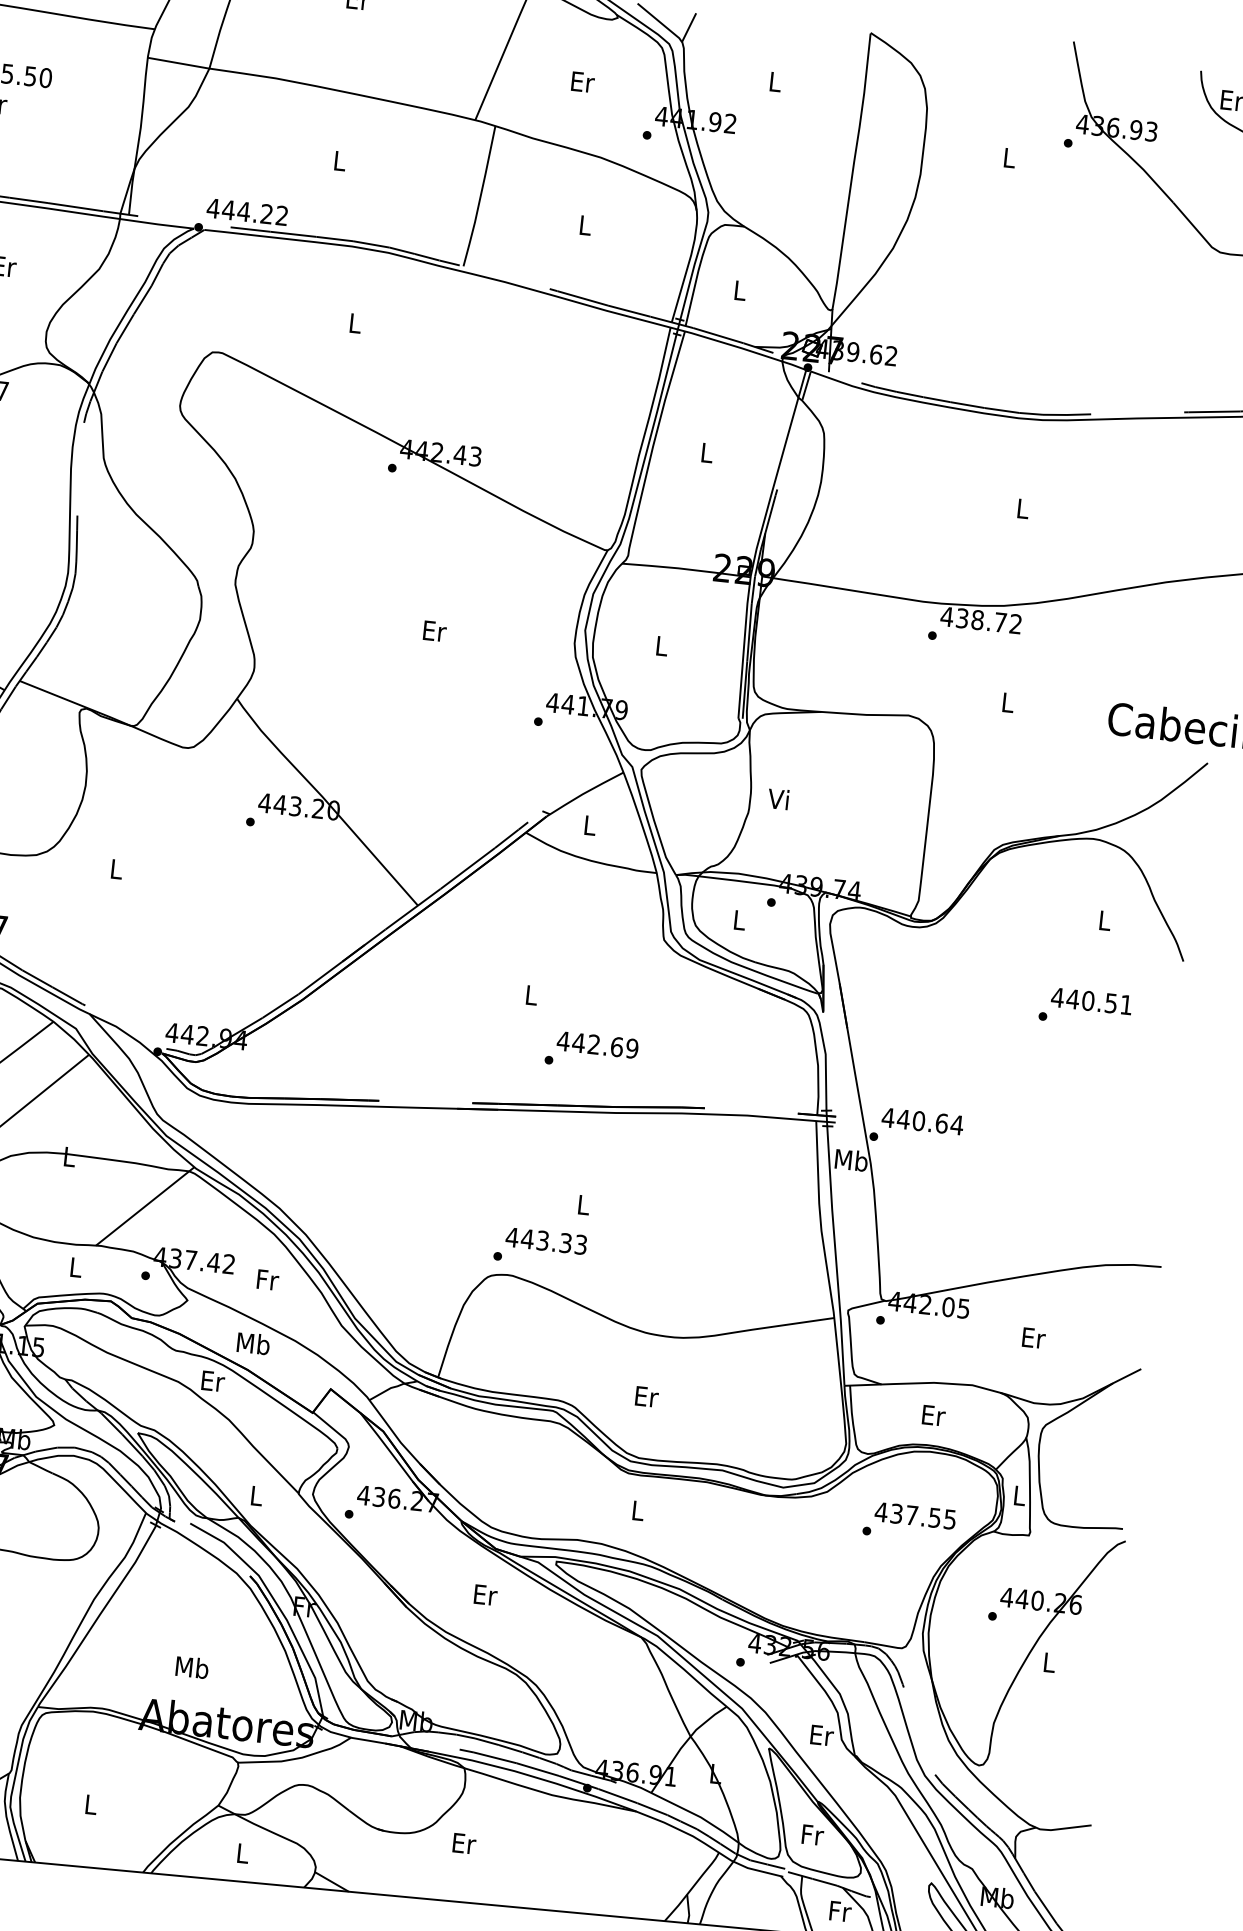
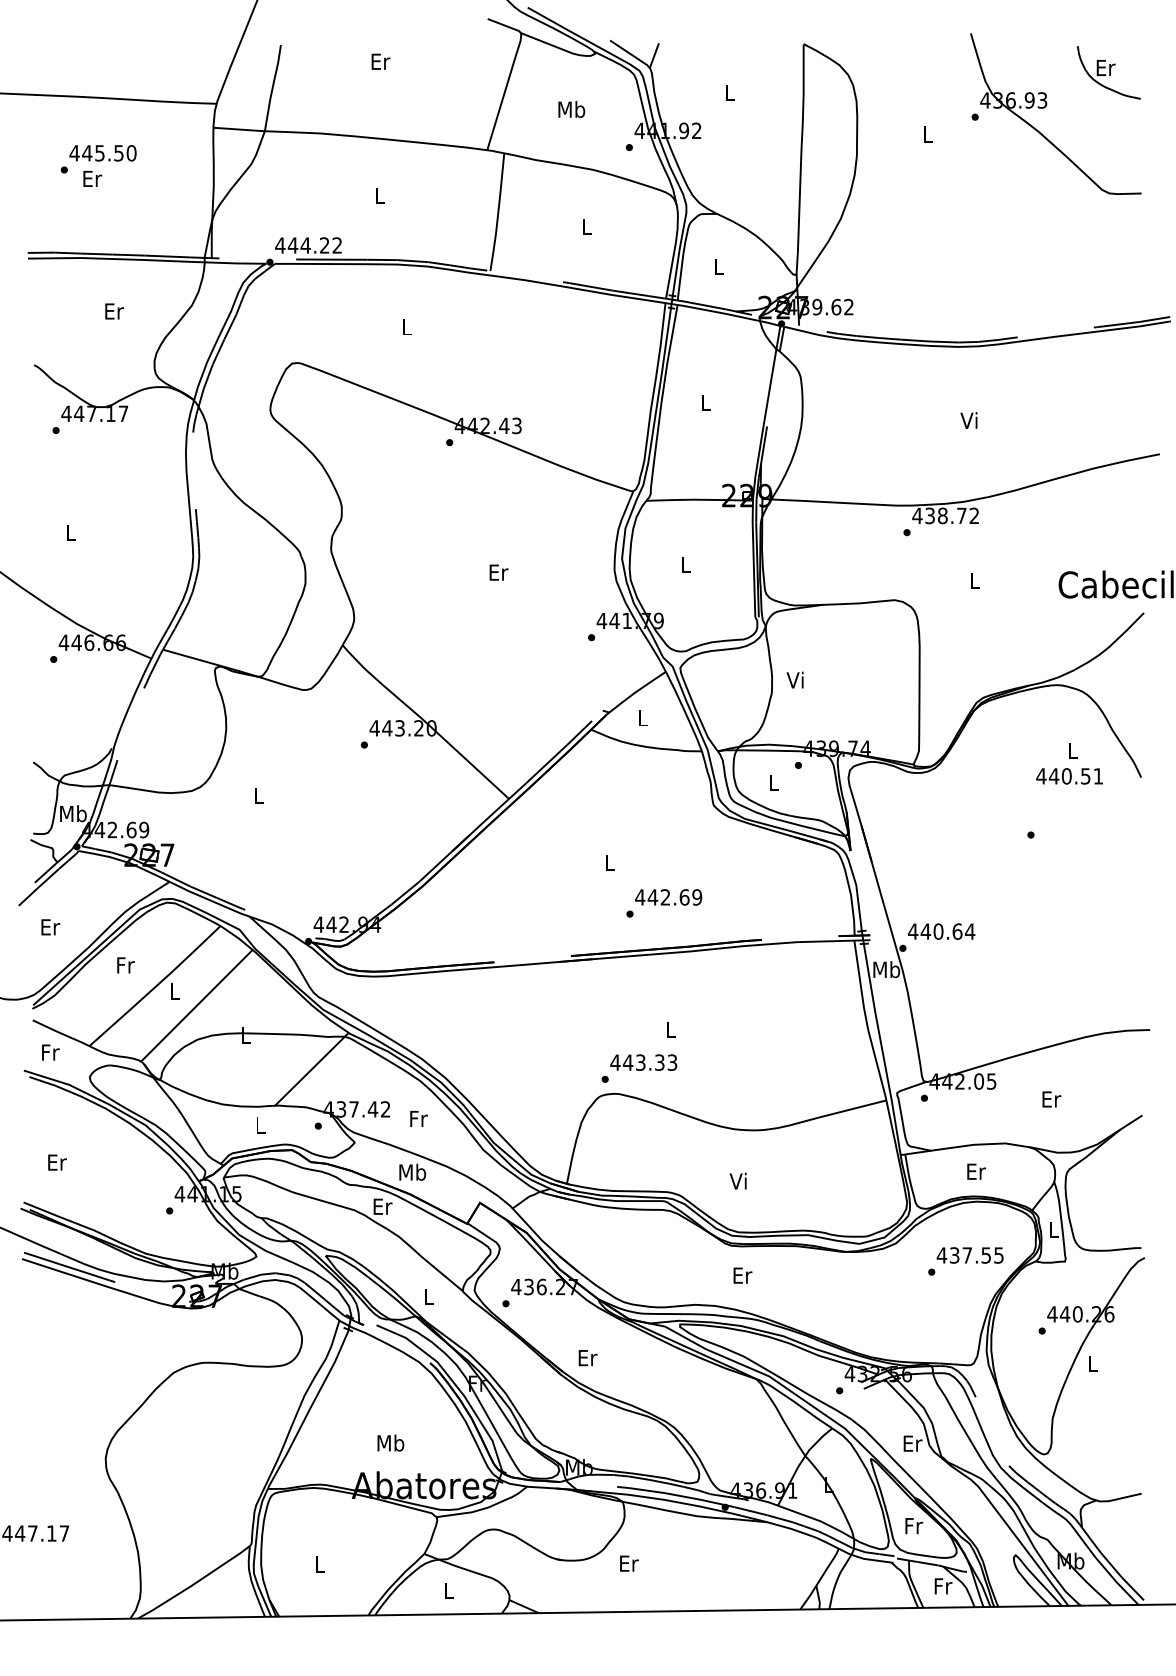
text: (582, 81) -> (571, 109), Er -> Mb
text: (1021, 508) -> (968, 420), L -> Vi
text: (1091, 1001) -> (1069, 776), moved
text: (646, 1395) -> (739, 1180), Er -> Vi
text: (638, 1510) -> (742, 1275), L -> Er
text: (485, 1595) -> (587, 1358), moved

